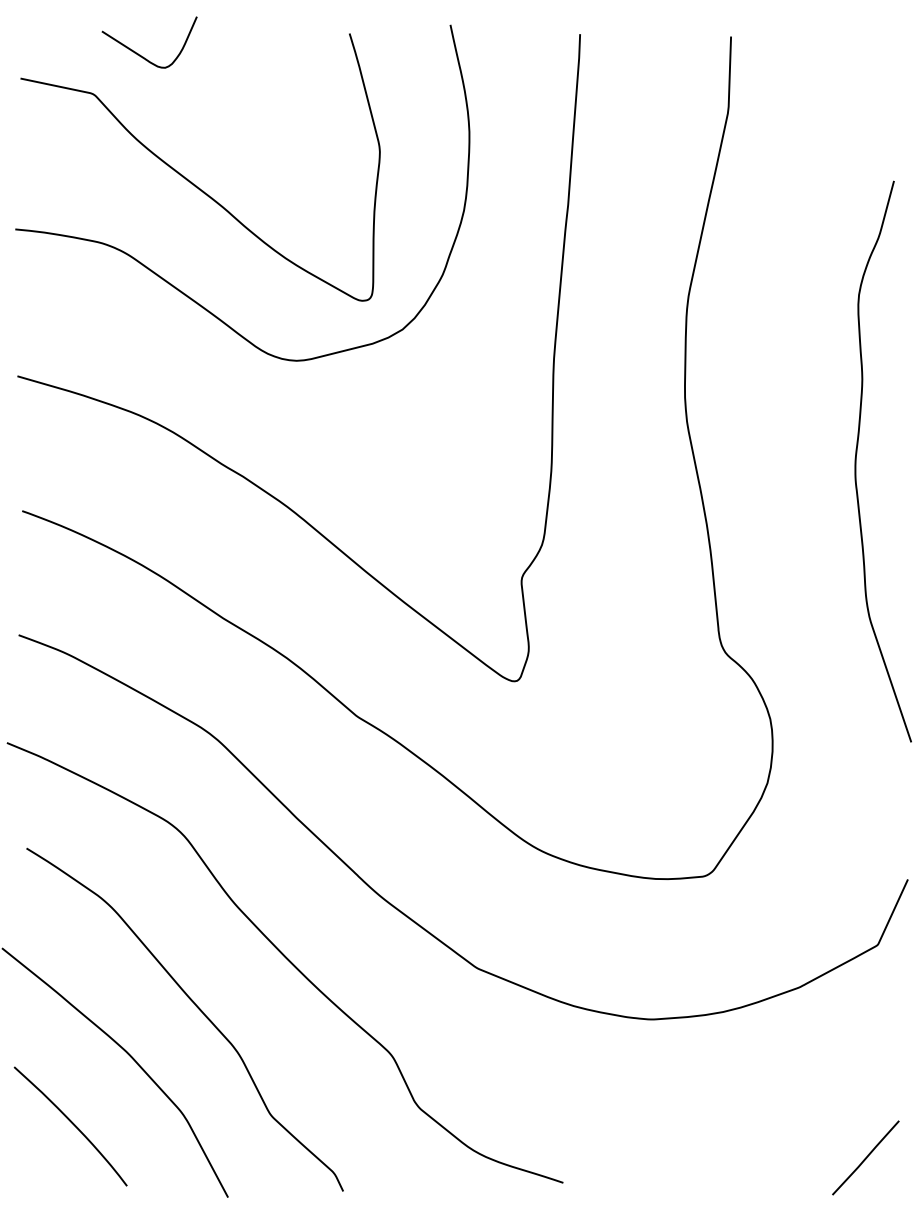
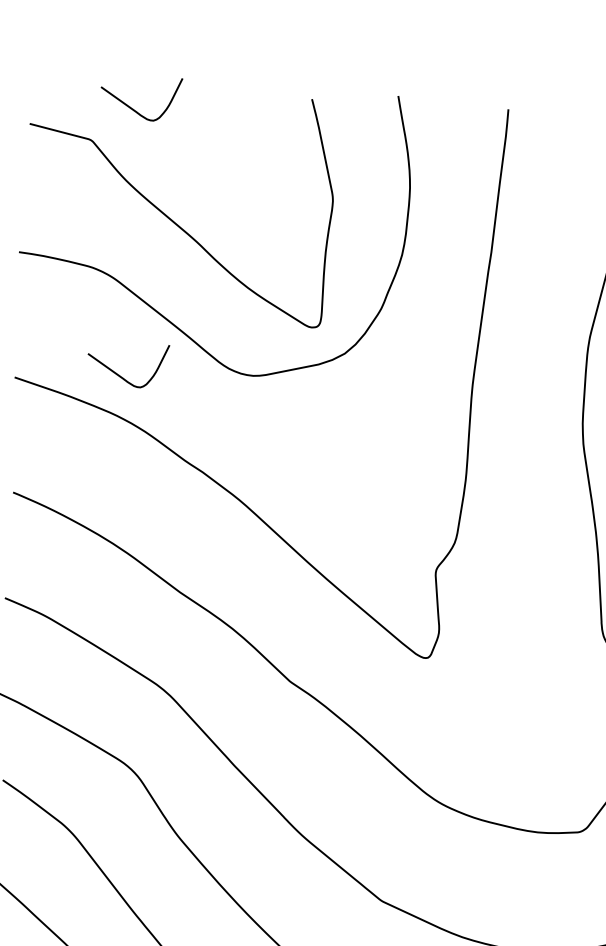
curve: (140, 367) -> (119, 375), added

